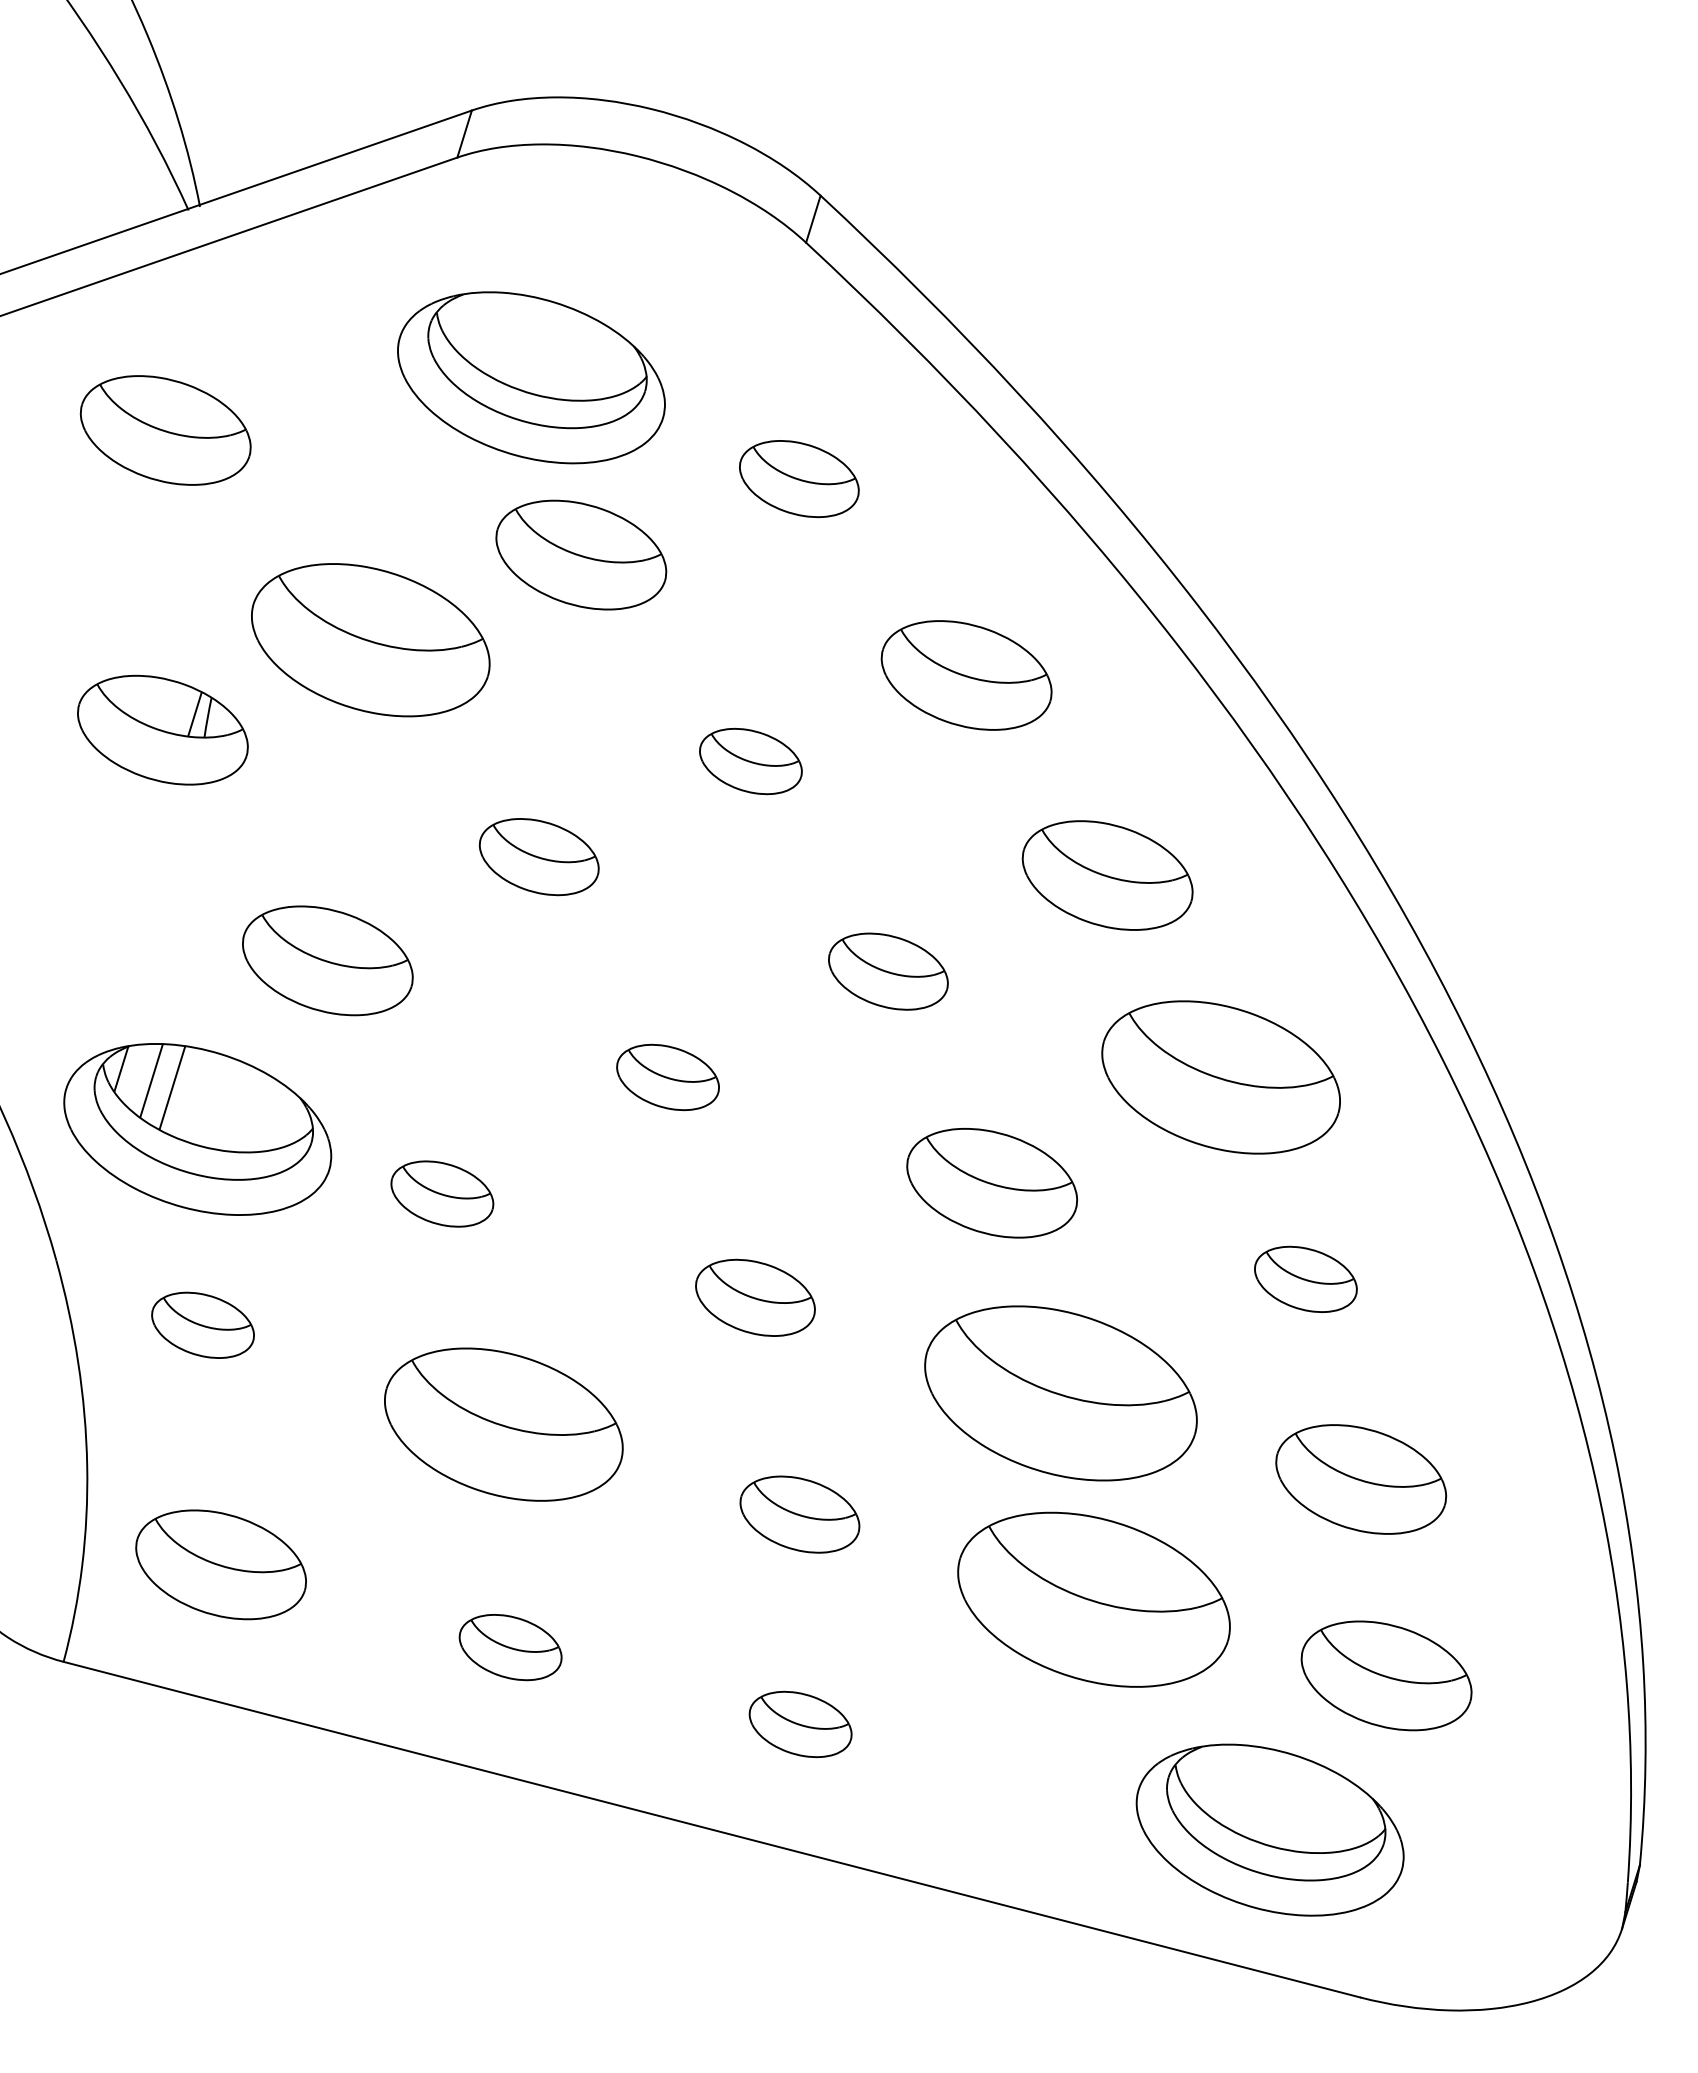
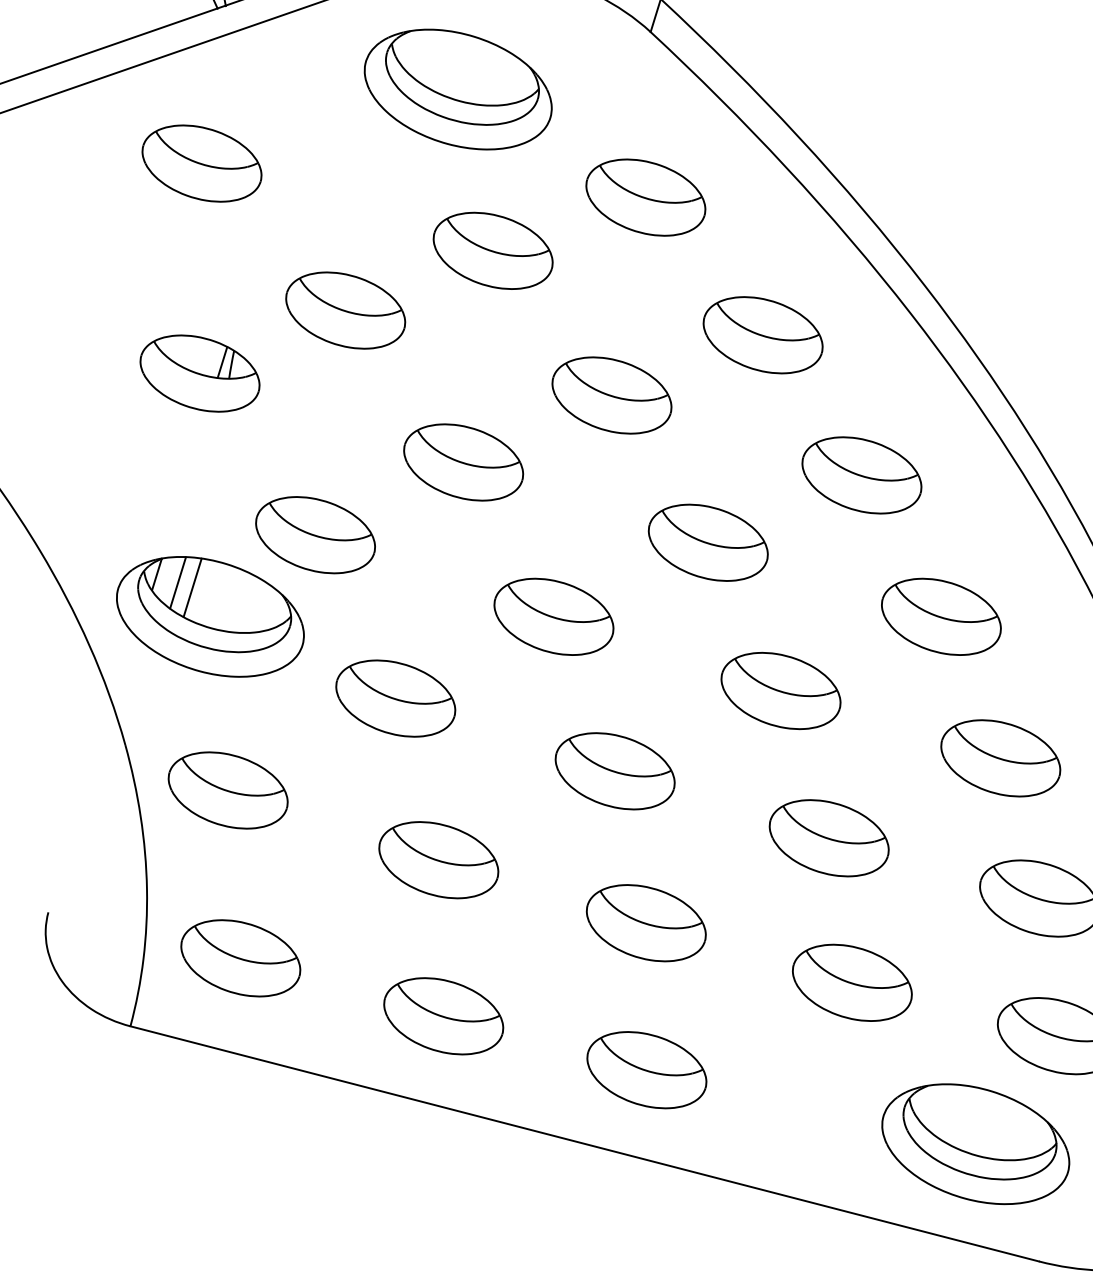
part: (531, 377) -> (458, 89), moved
part: (799, 478) -> (646, 197), size x1.43
part: (370, 640) -> (345, 310), size x0.71
part: (750, 761) -> (611, 395), size x1.67
part: (539, 856) -> (463, 462), size x1.43
part: (888, 971) -> (708, 542), size x1.43
part: (667, 1077) -> (553, 616), size x1.67
part: (1220, 1077) -> (940, 616), size x0.71
part: (197, 1129) -> (210, 616), moved
part: (442, 1193) -> (395, 698), size x1.67
part: (1305, 1279) -> (1000, 758), size x1.67
part: (755, 1297) -> (615, 771), size x1.43
part: (202, 1325) -> (227, 790), size x1.67
part: (1060, 1393) -> (828, 838), size x0.62
part: (503, 1424) -> (438, 860), size x0.71
part: (799, 1514) -> (646, 923), size x1.43
part: (1093, 1599) -> (852, 982), size x0.62
part: (510, 1647) -> (443, 1016), size x1.67
part: (800, 1724) -> (646, 1070), size x1.67

